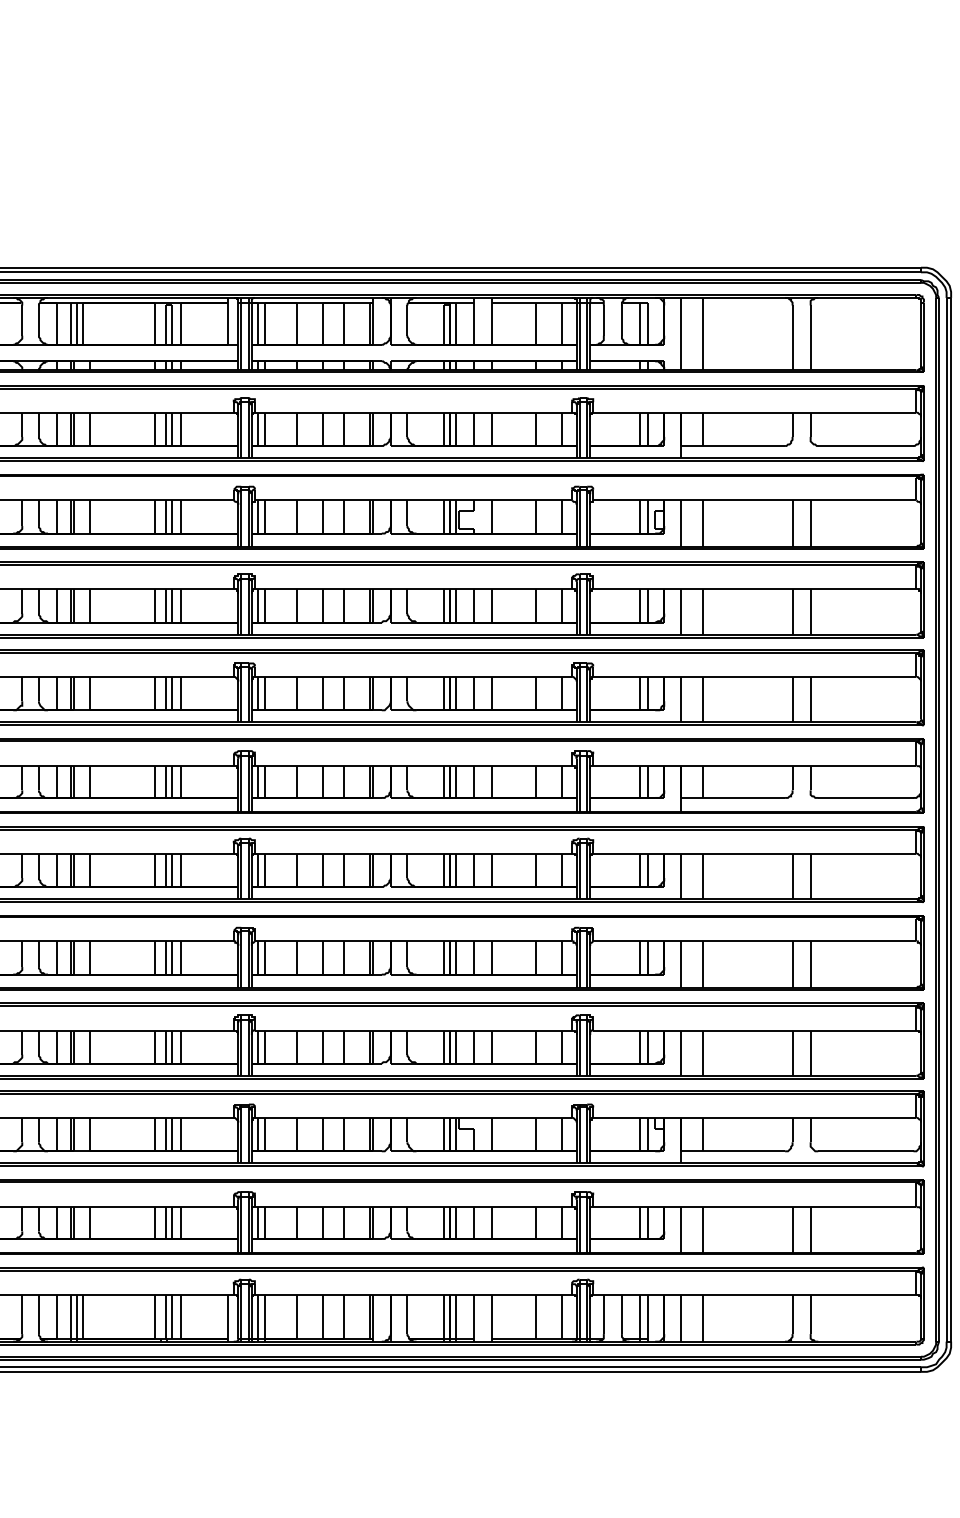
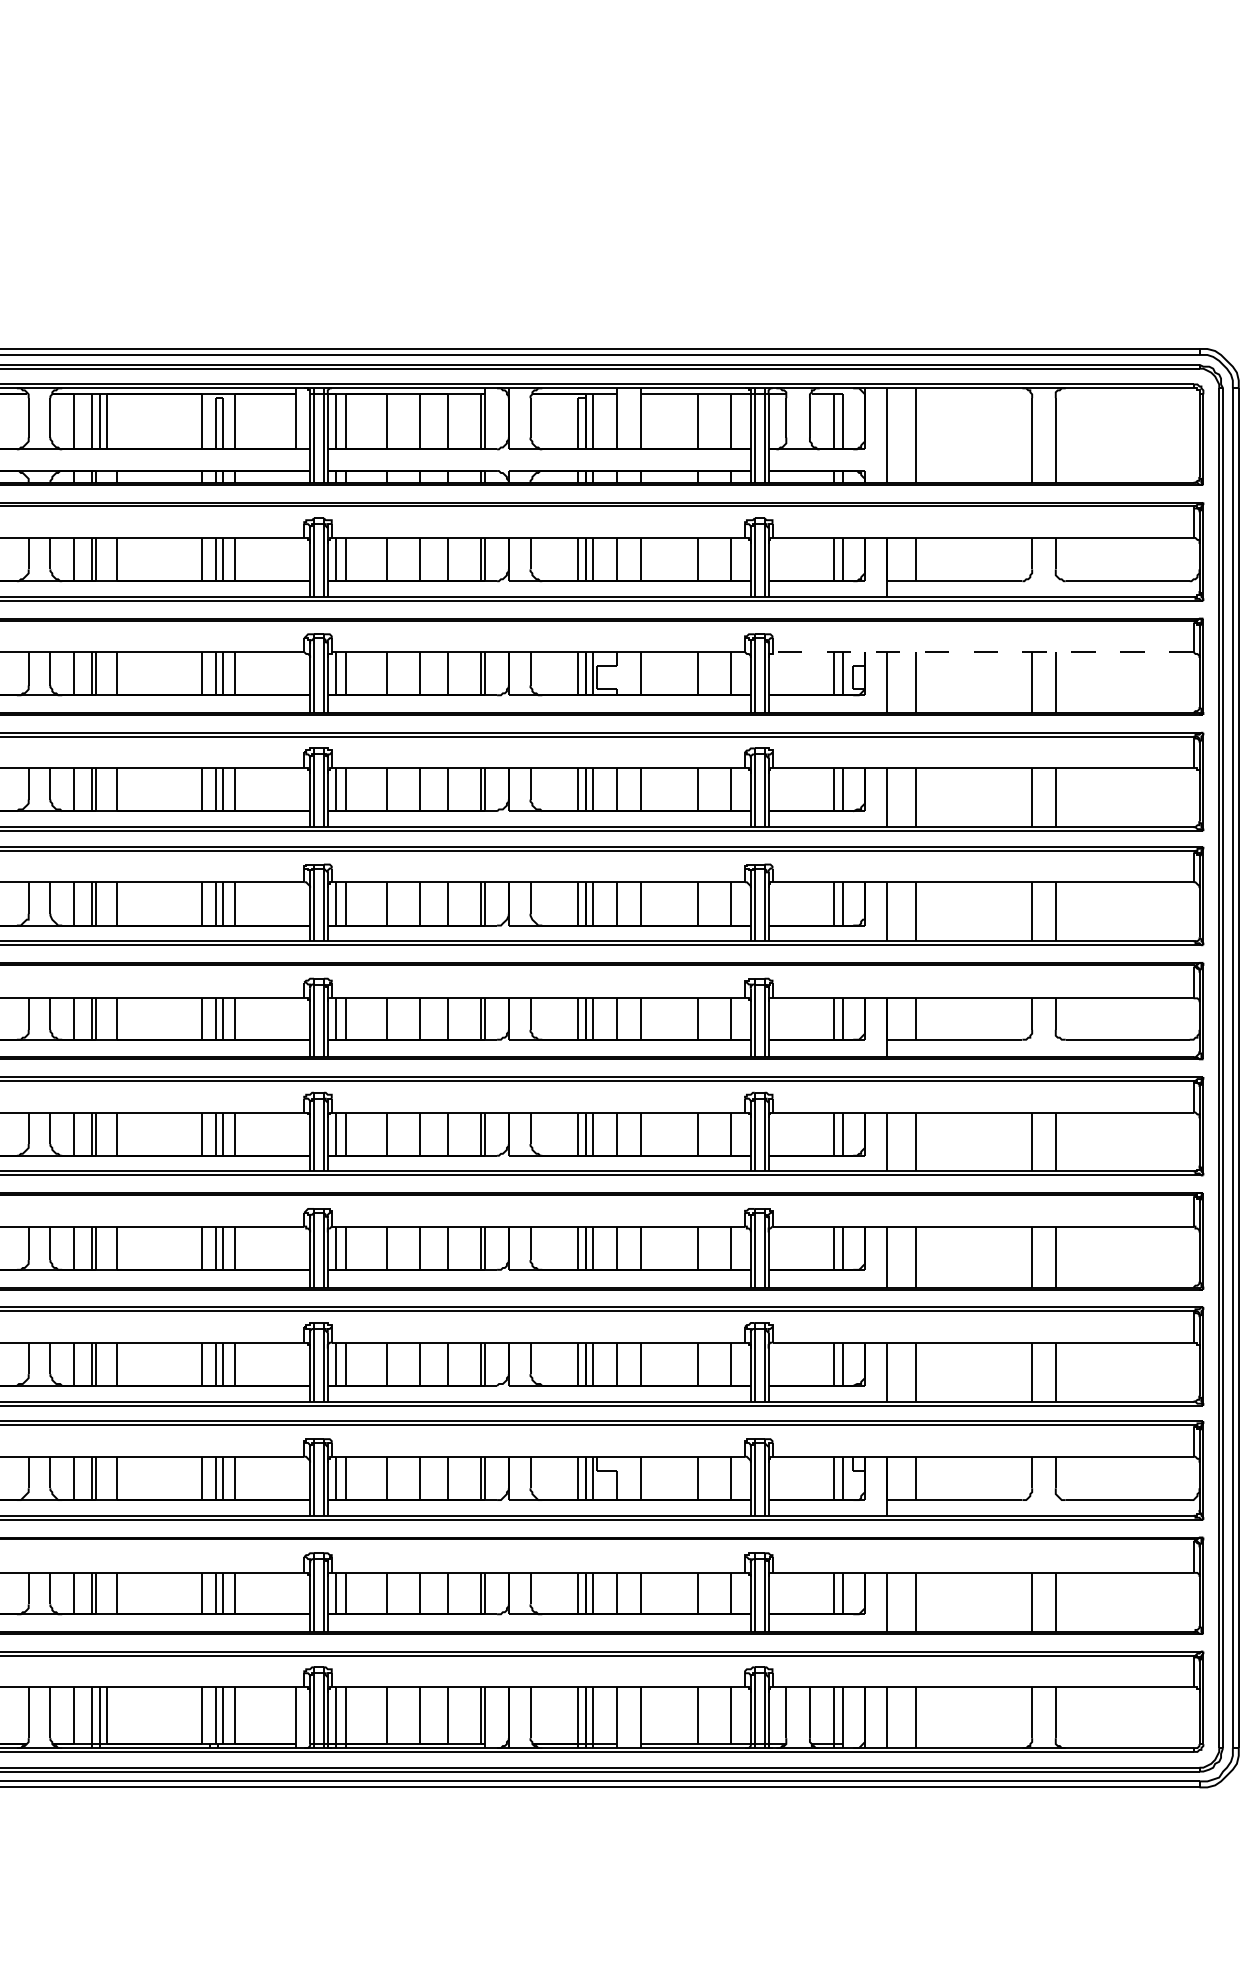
line: (755, 500) -> (983, 652), solid -> dashed

